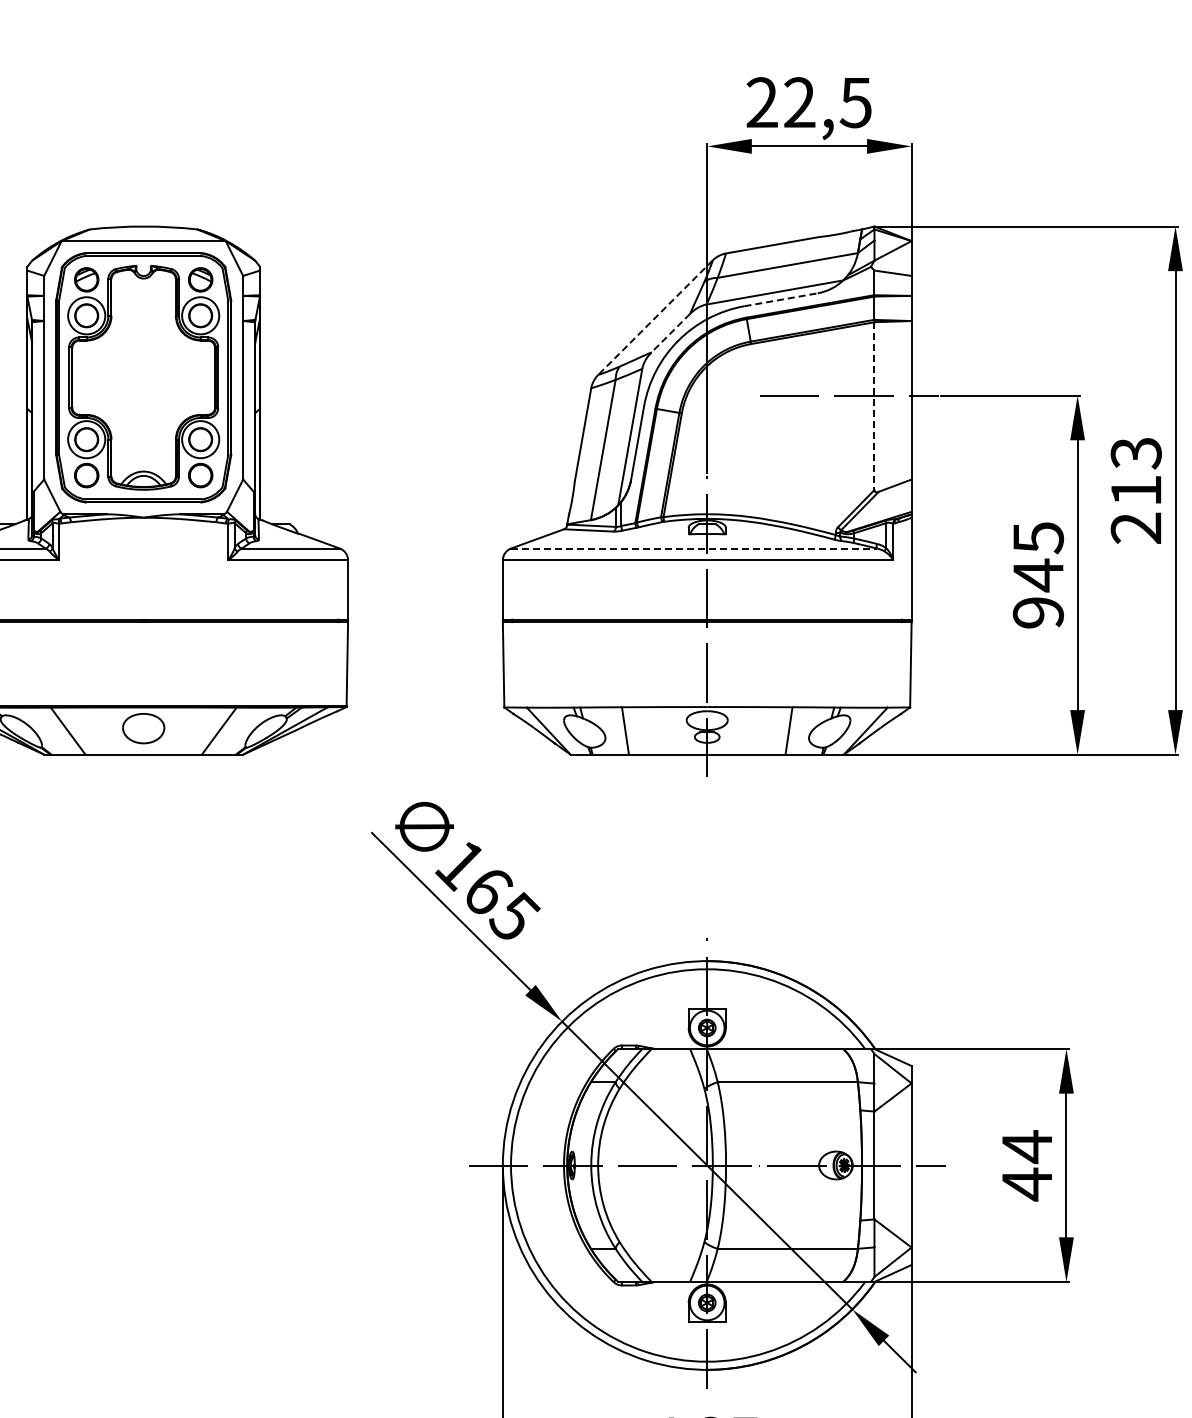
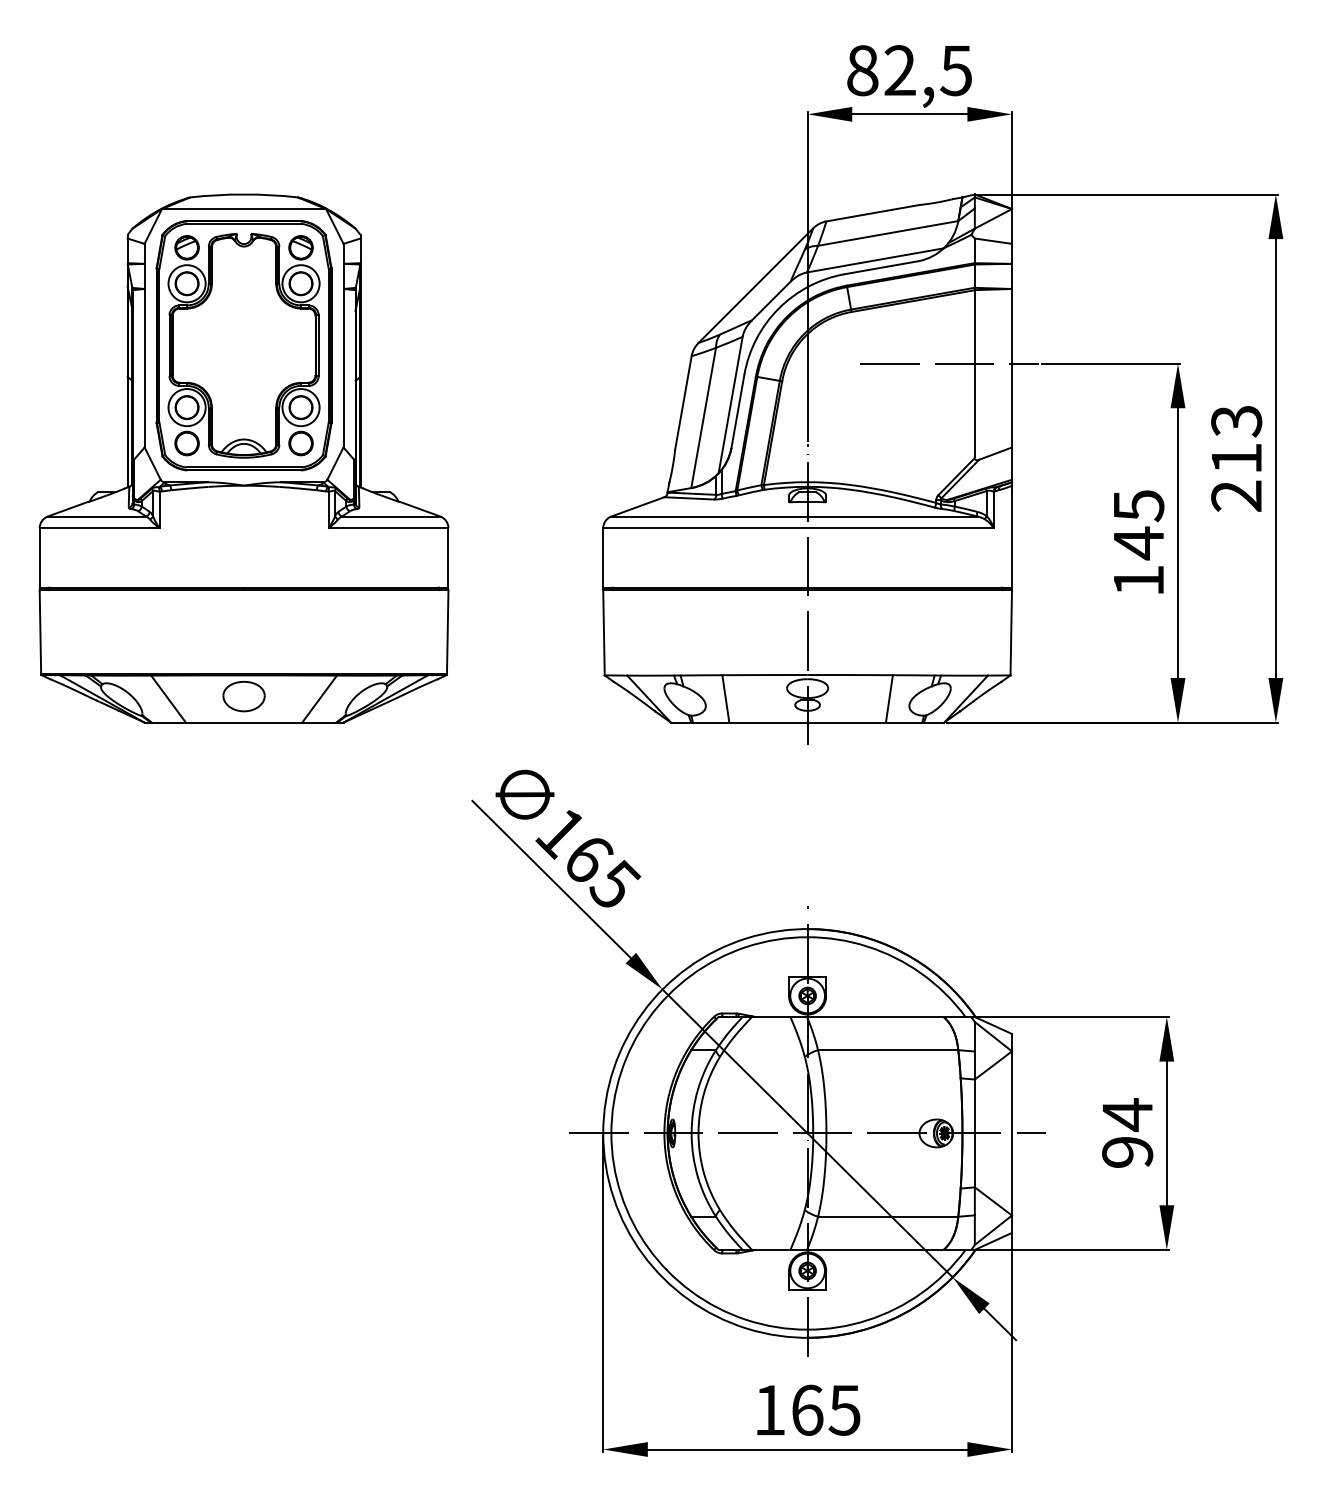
text: (762, 102) -> (862, 70), 22,5 -> 82,5
line: (781, 299) -> (881, 267), dashed -> solid
line: (655, 318) -> (755, 286), dashed -> solid
line: (670, 333) -> (770, 301), dashed -> solid
line: (874, 406) -> (974, 374), dashed -> solid
line: (694, 548) -> (794, 516), dashed -> solid
text: (1038, 612) -> (1138, 580), 945 -> 145
text: (1027, 1184) -> (1127, 1152), 44 -> 94

